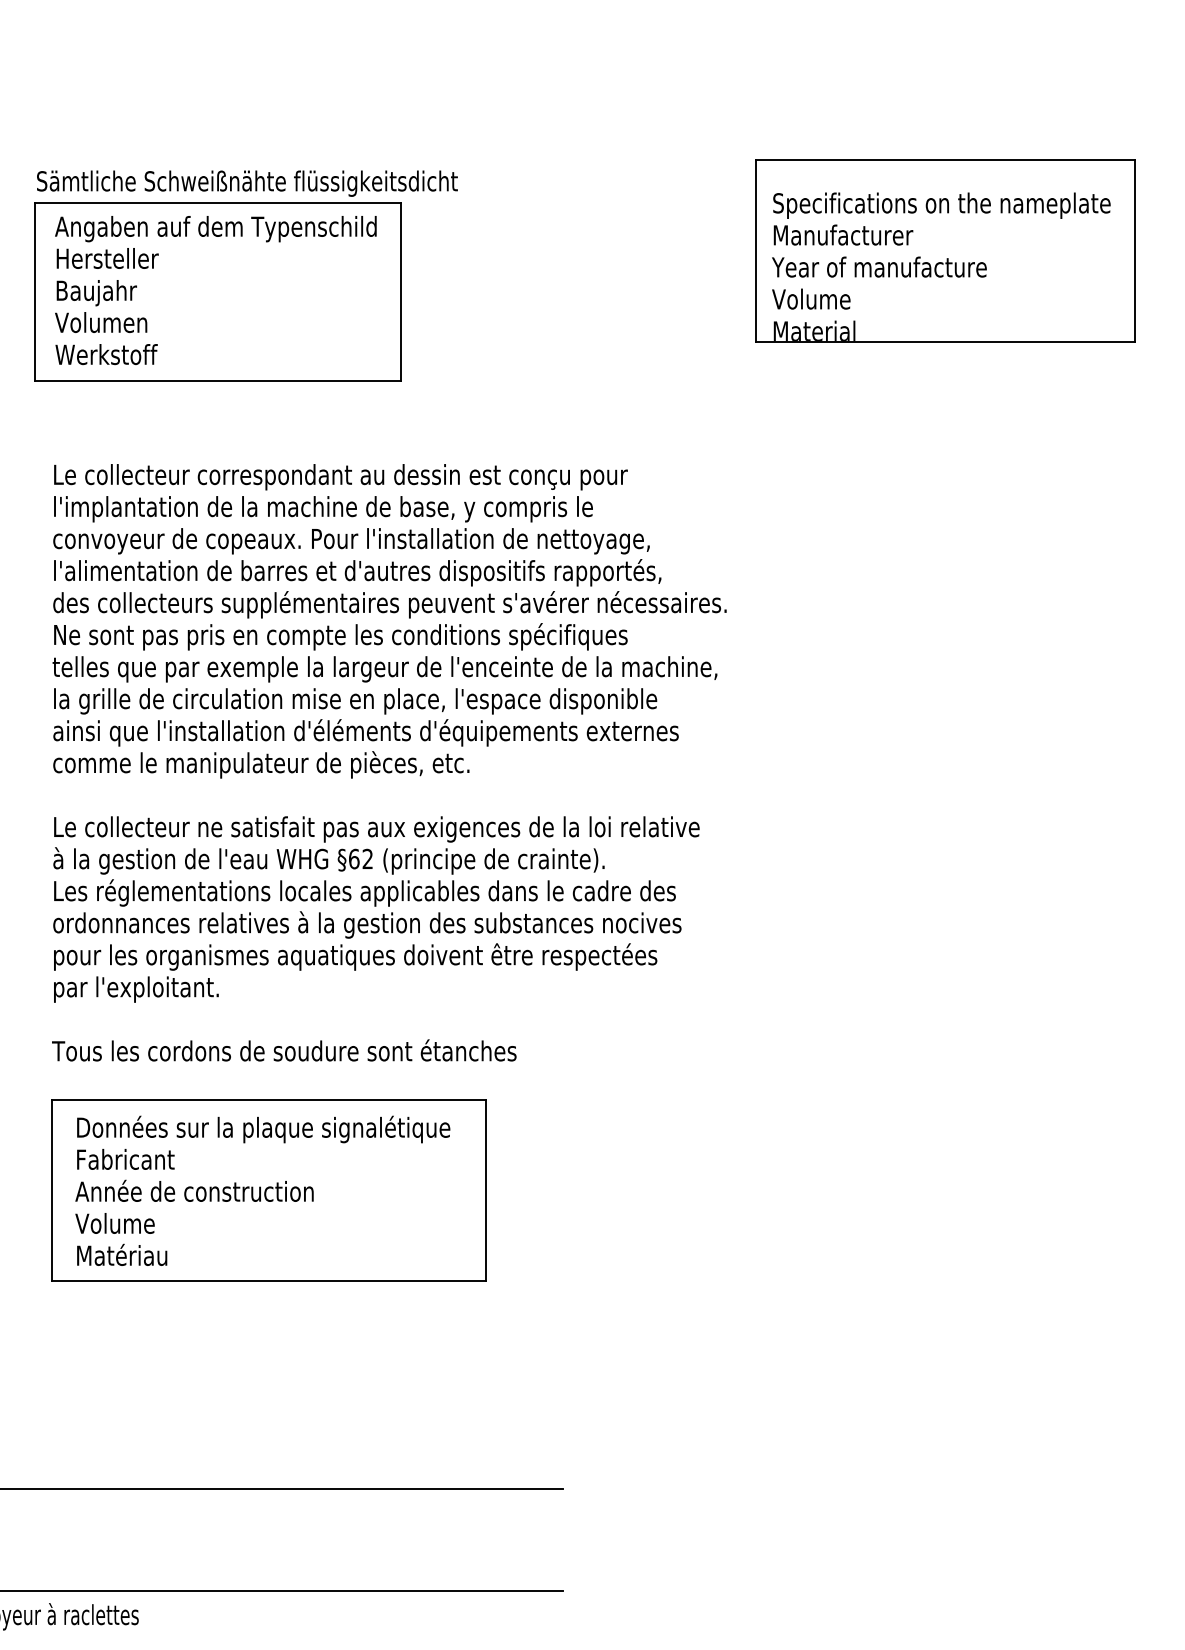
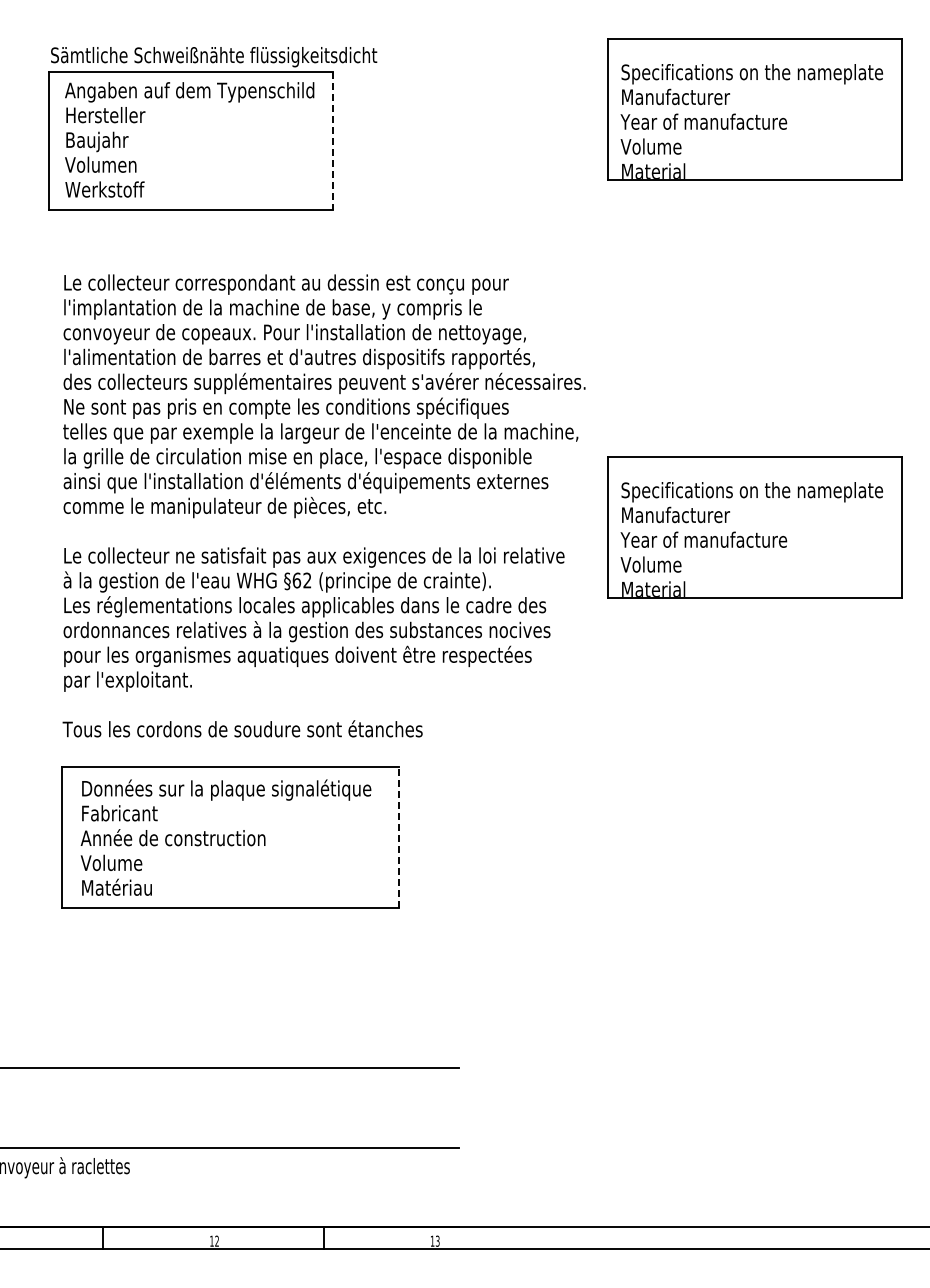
line: (400, 292) -> (332, 141), solid -> dashed
part: (944, 790) -> (754, 527), added
line: (486, 1189) -> (399, 836), solid -> dashed

